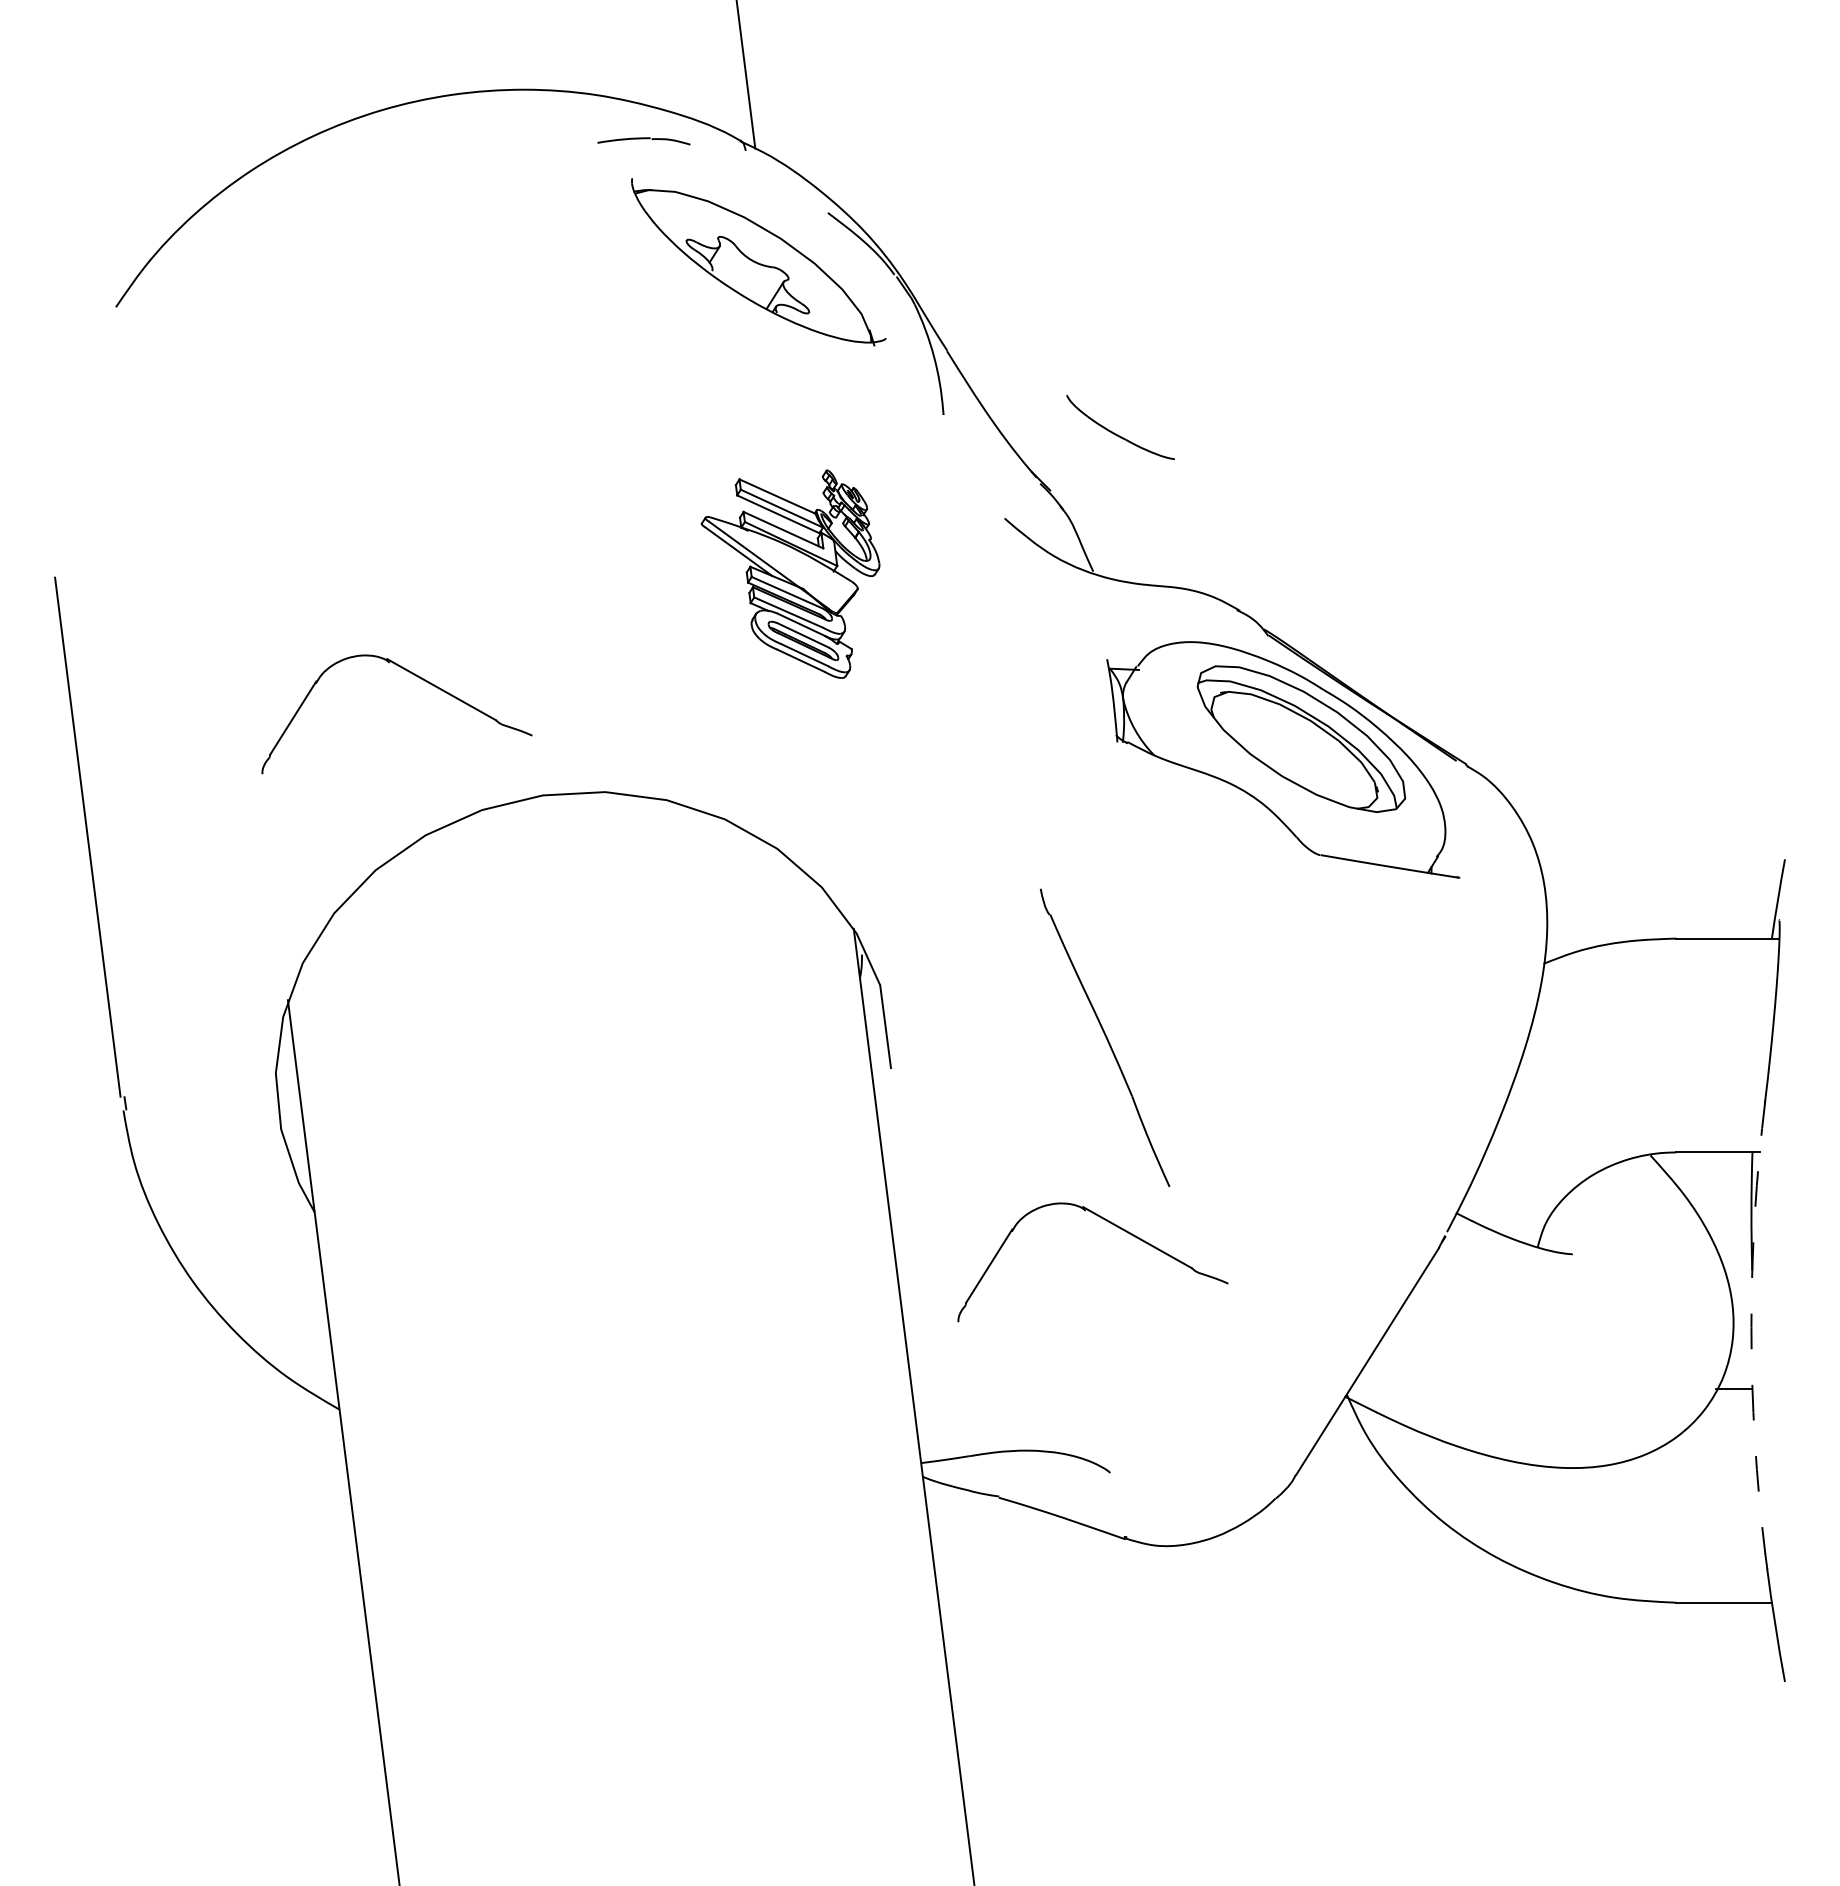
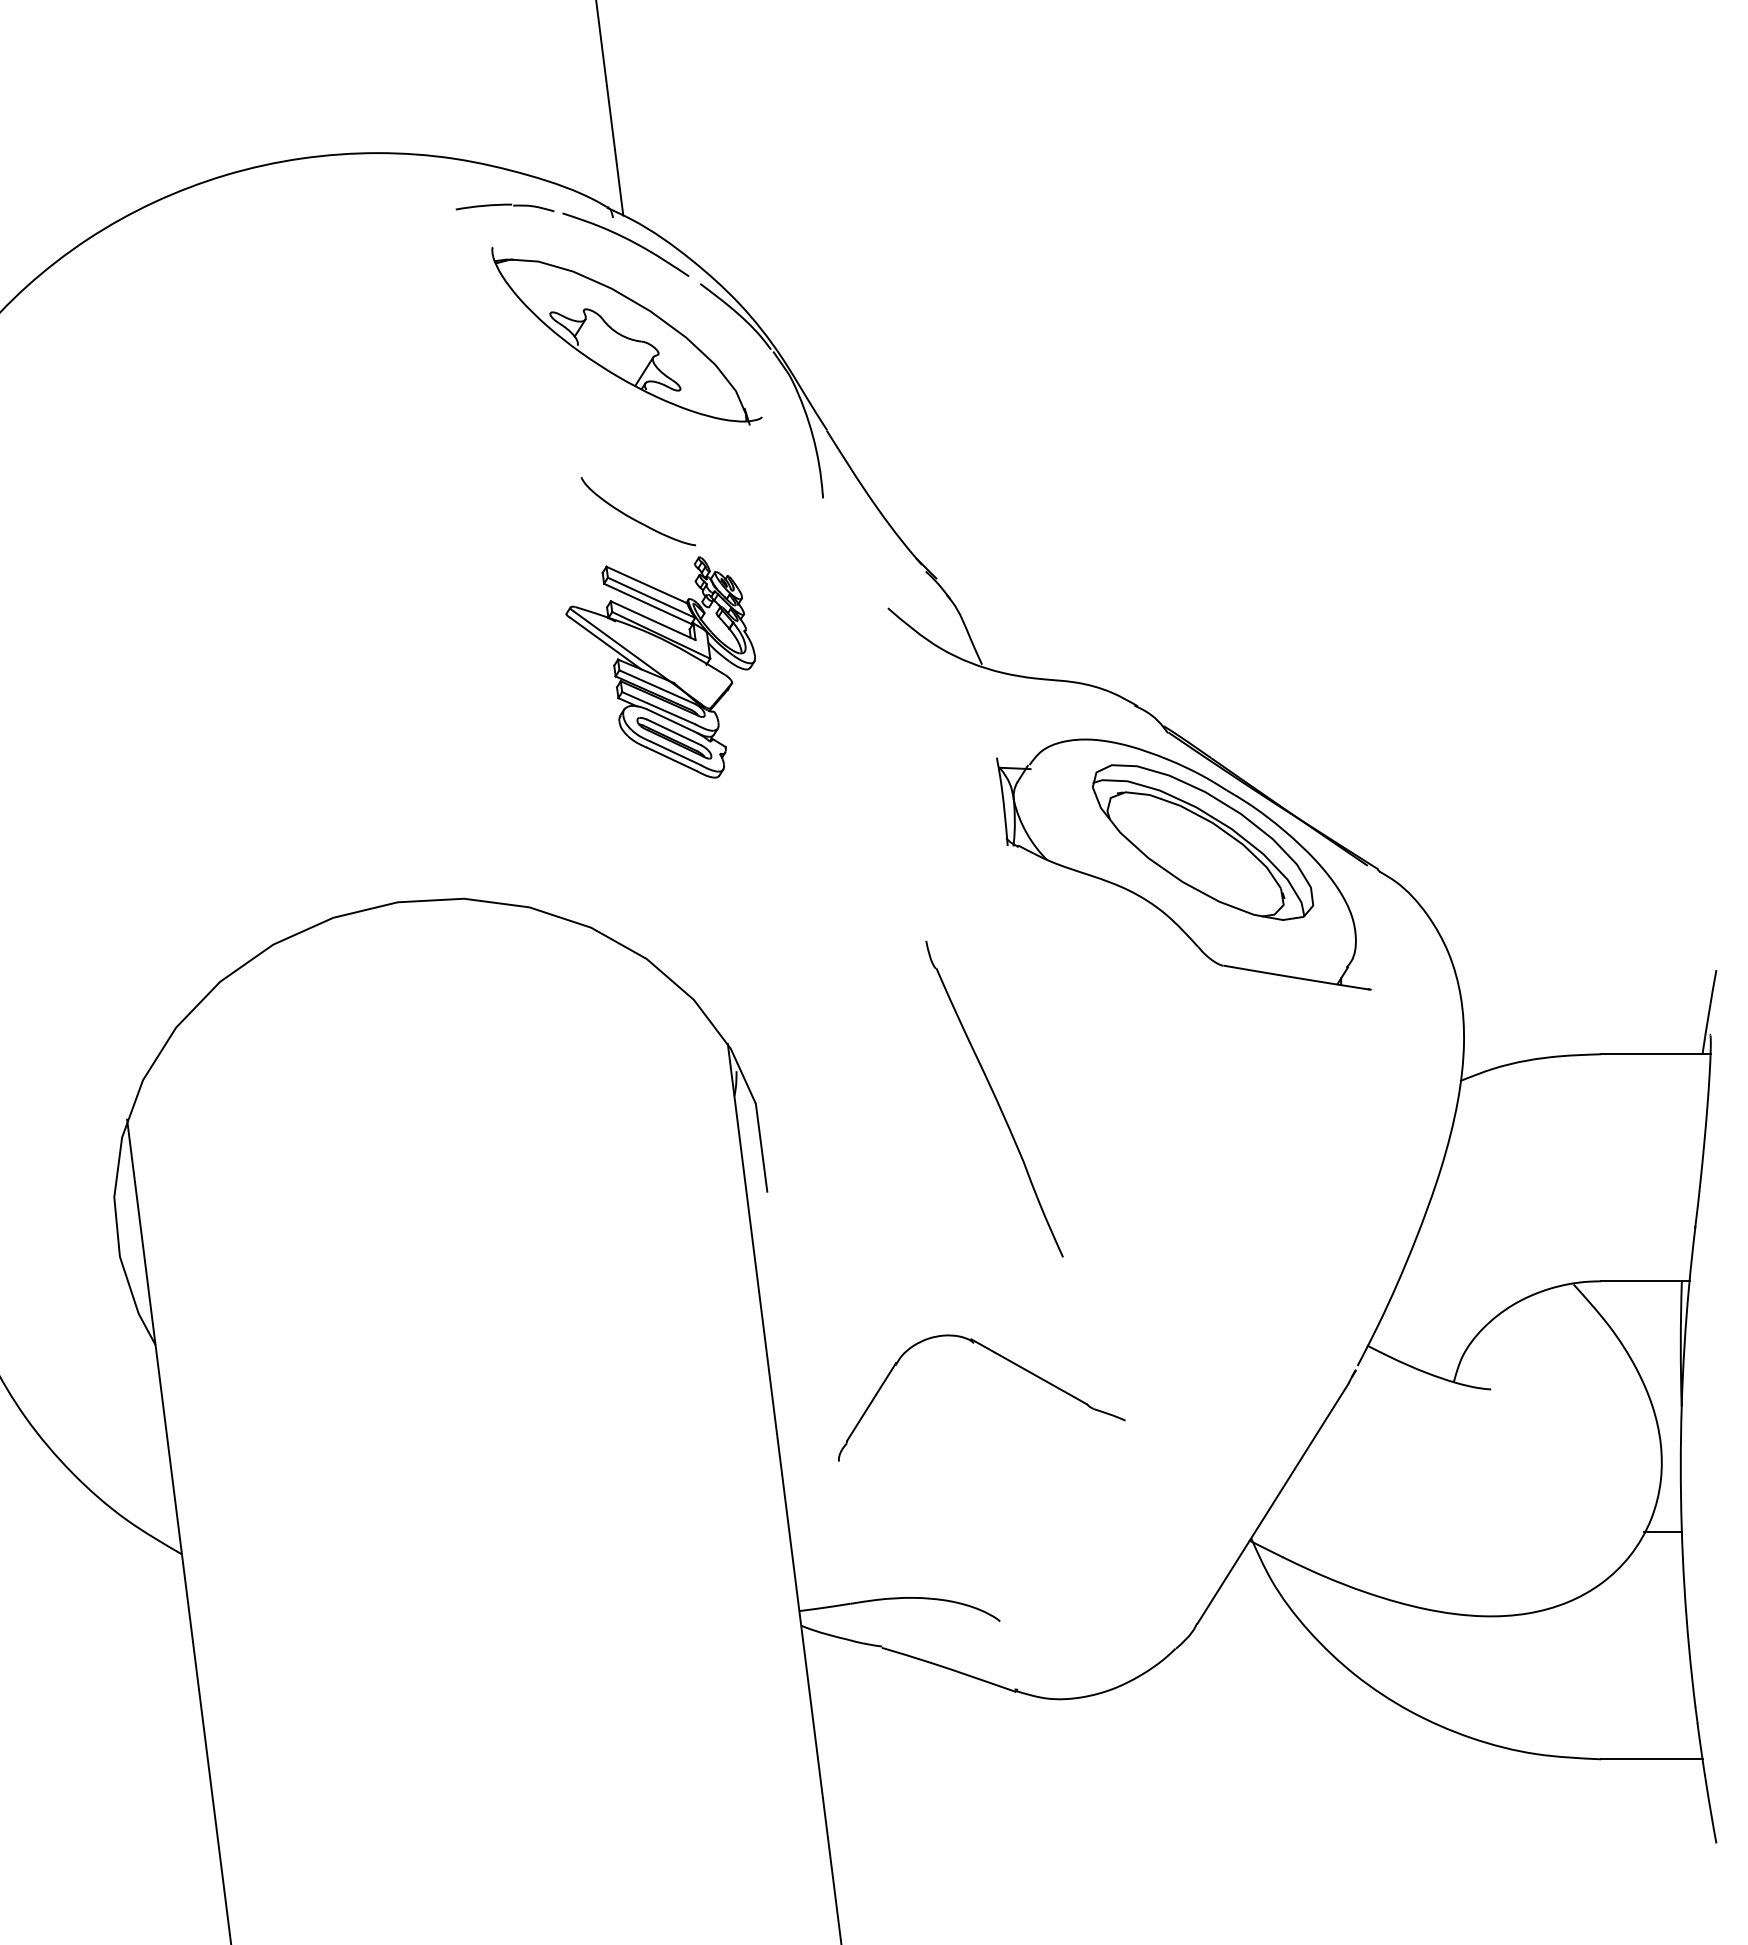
curve: (758, 171) -> (626, 239), added
part: (1116, 433) -> (634, 518), moved
part: (415, 676) -> (262, 776), removed
part: (1104, 1037) -> (993, 1098), moved
arc: (1751, 1327) -> (1680, 1467), dashed -> solid

